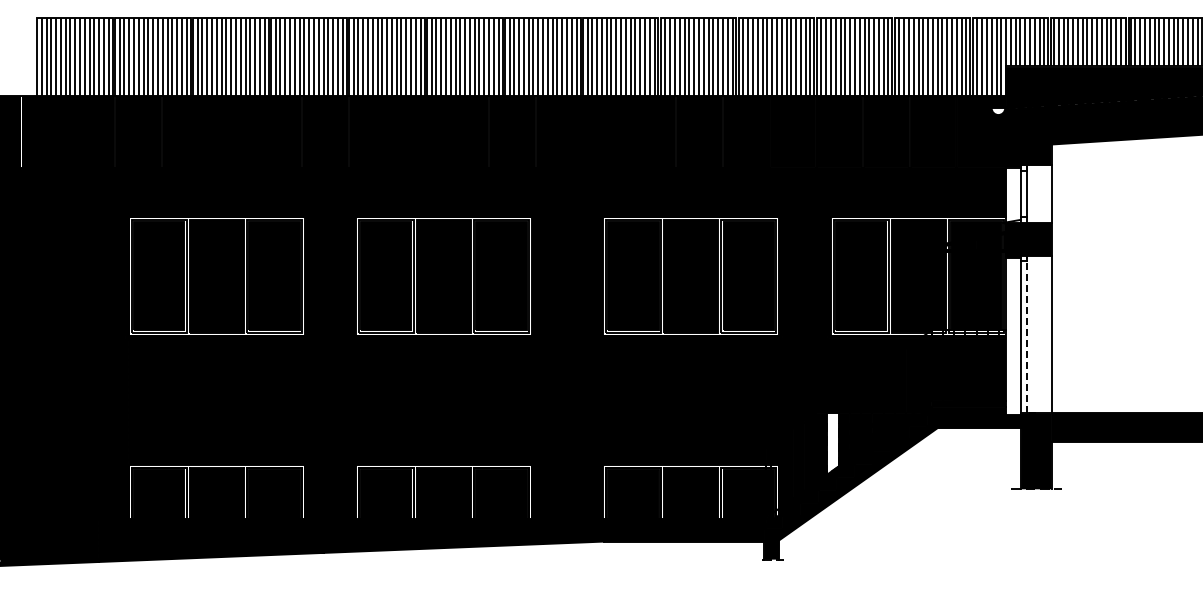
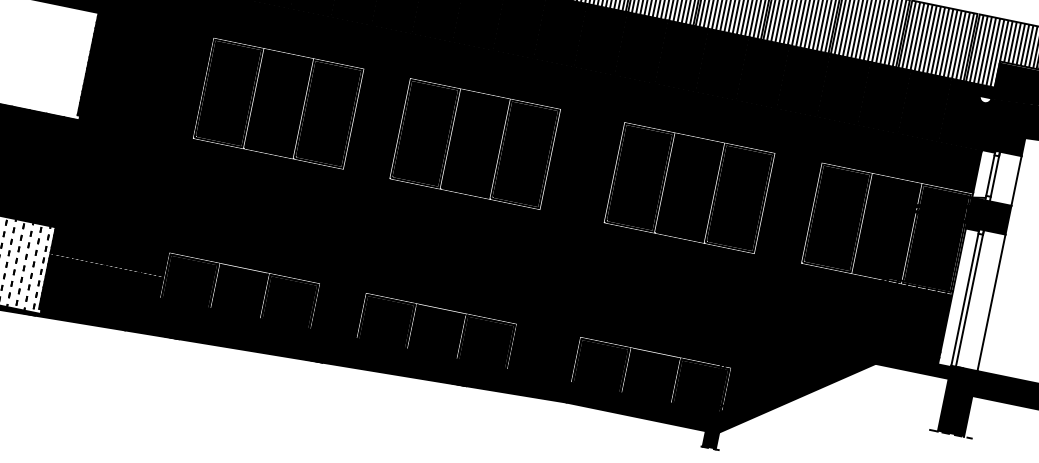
line: (1026, 334) -> (969, 298), dashed -> solid
fill: (832, 443) -> (782, 358), added

